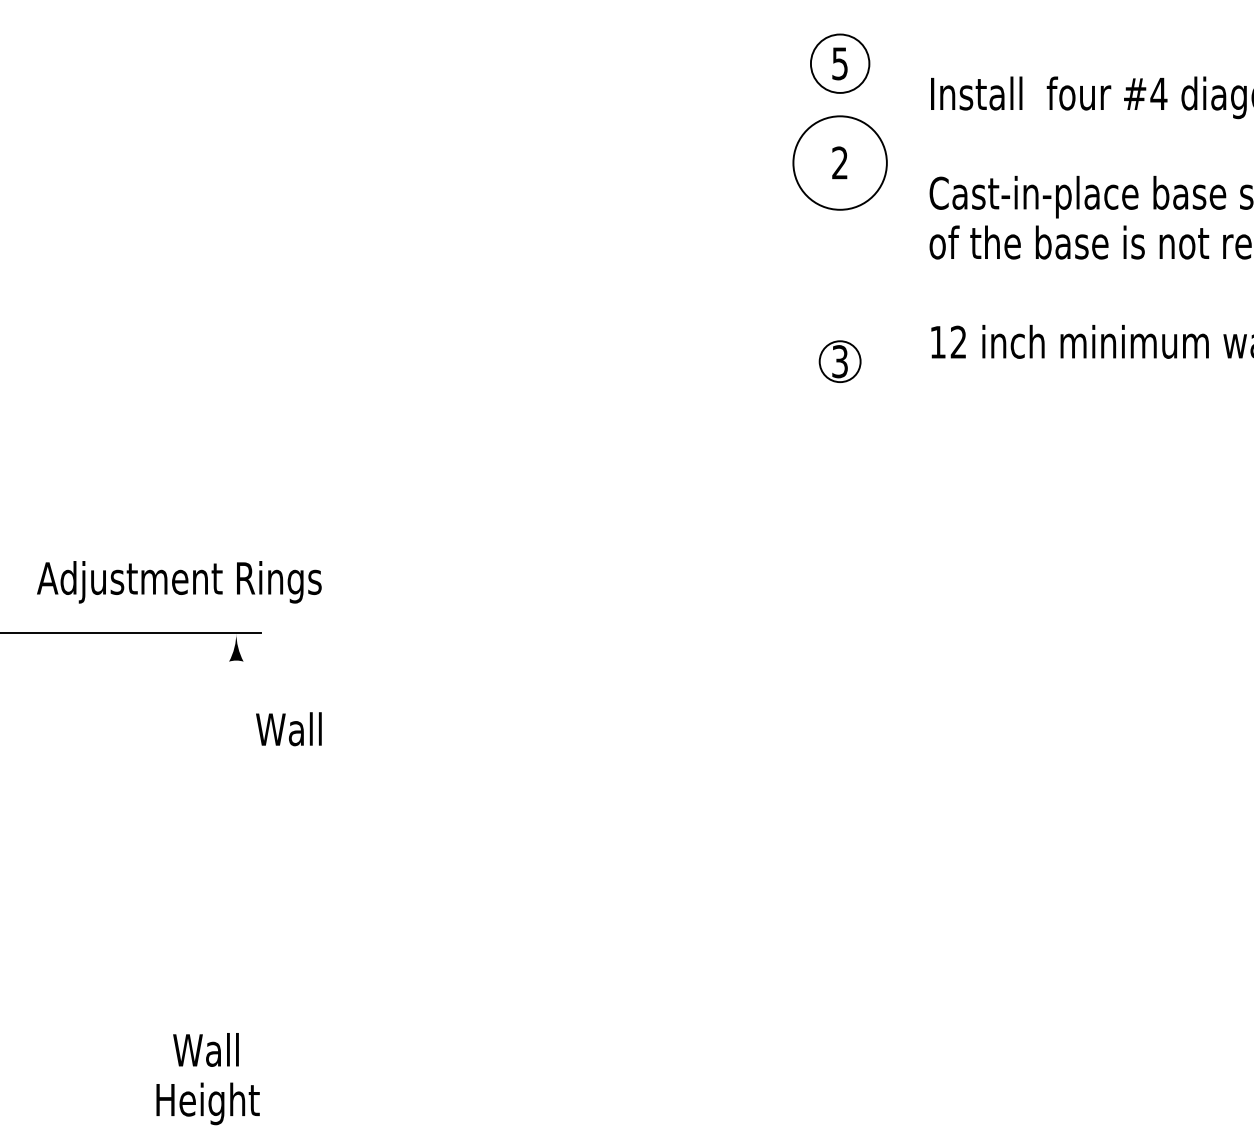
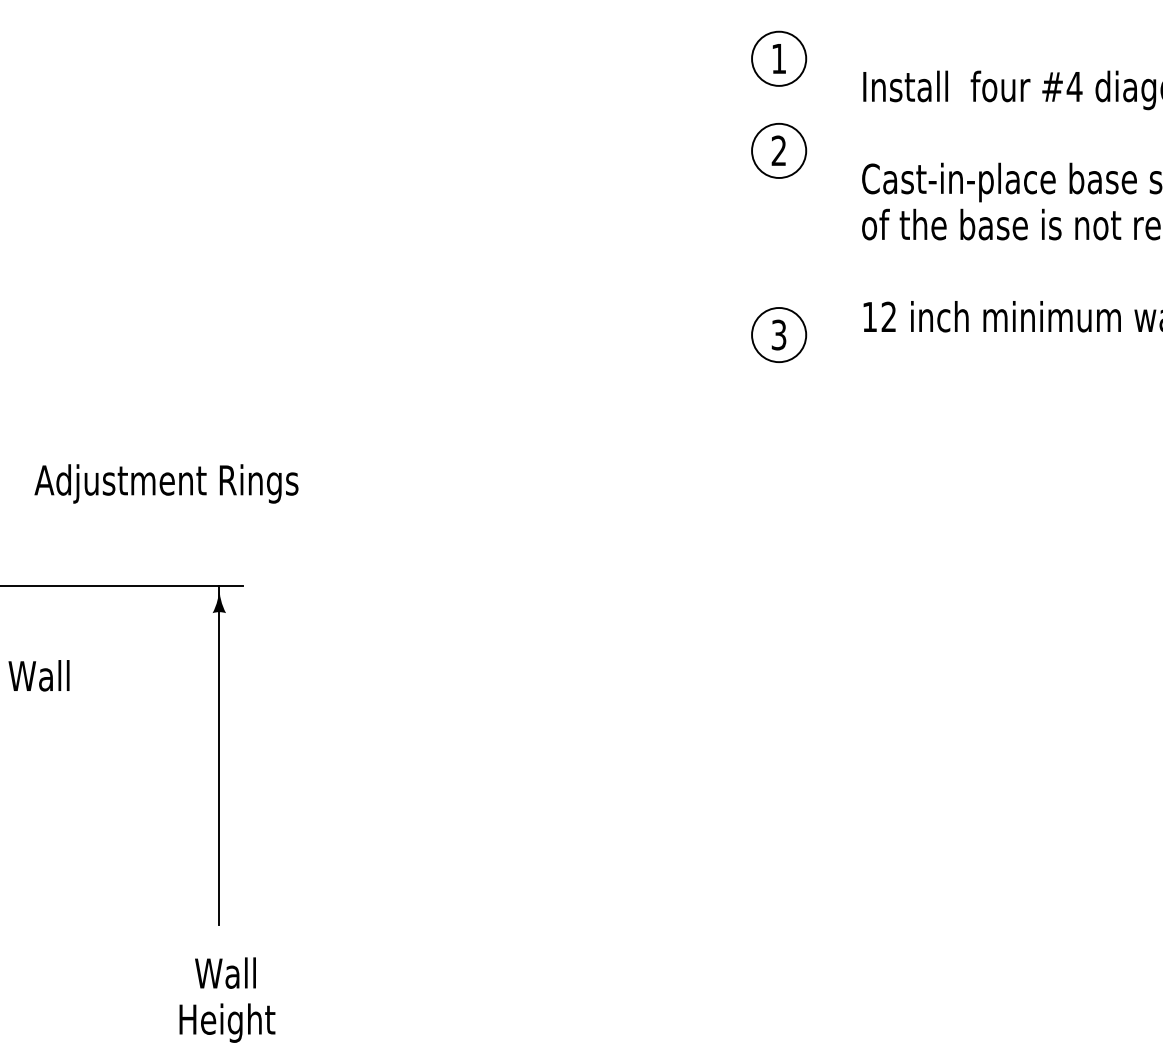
text: (839, 63) -> (778, 58), 5 -> 1
circle: (839, 162) -> (778, 150), size x0.62
circle: (839, 361) -> (778, 334), size x1.43
text: (179, 582) -> (166, 484), moved
text: (288, 729) -> (38, 676), moved
line: (236, 815) -> (219, 755), added
text: (207, 1079) -> (226, 1000), moved

